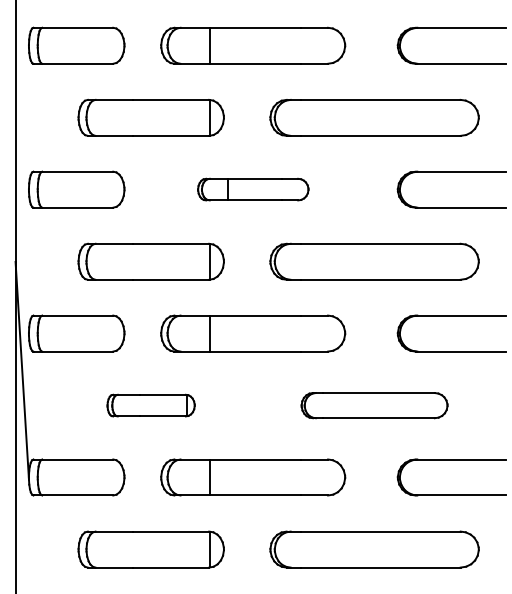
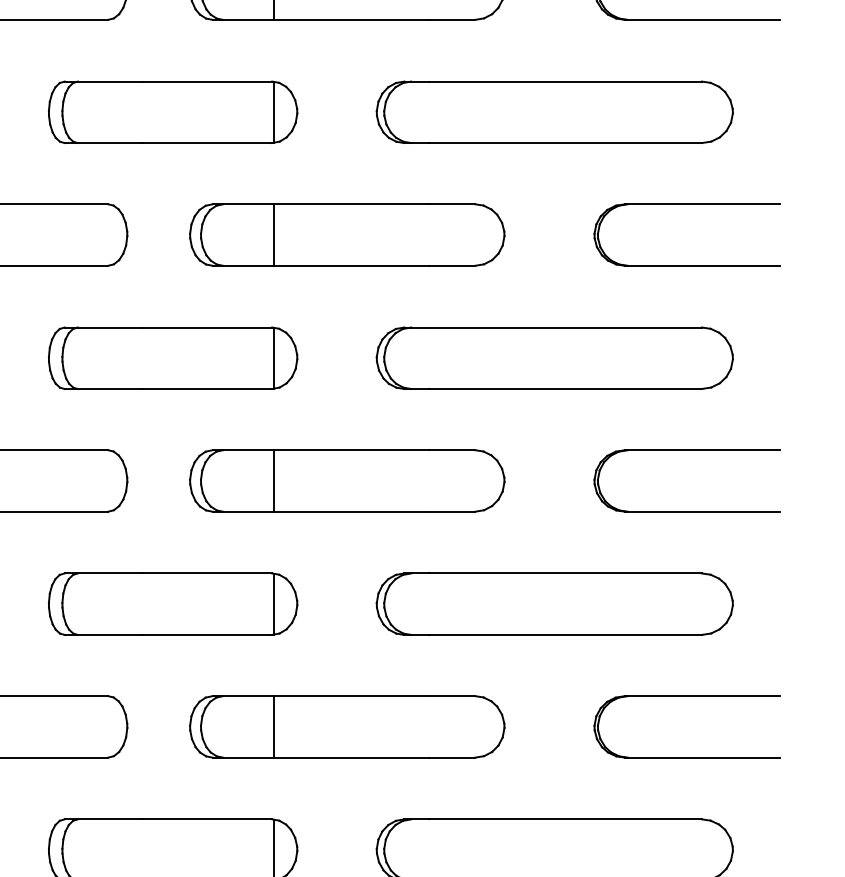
part: (253, 189) -> (347, 234), size x1.67
part: (150, 405) -> (171, 603), size x1.67
part: (374, 405) -> (554, 603), size x1.43

